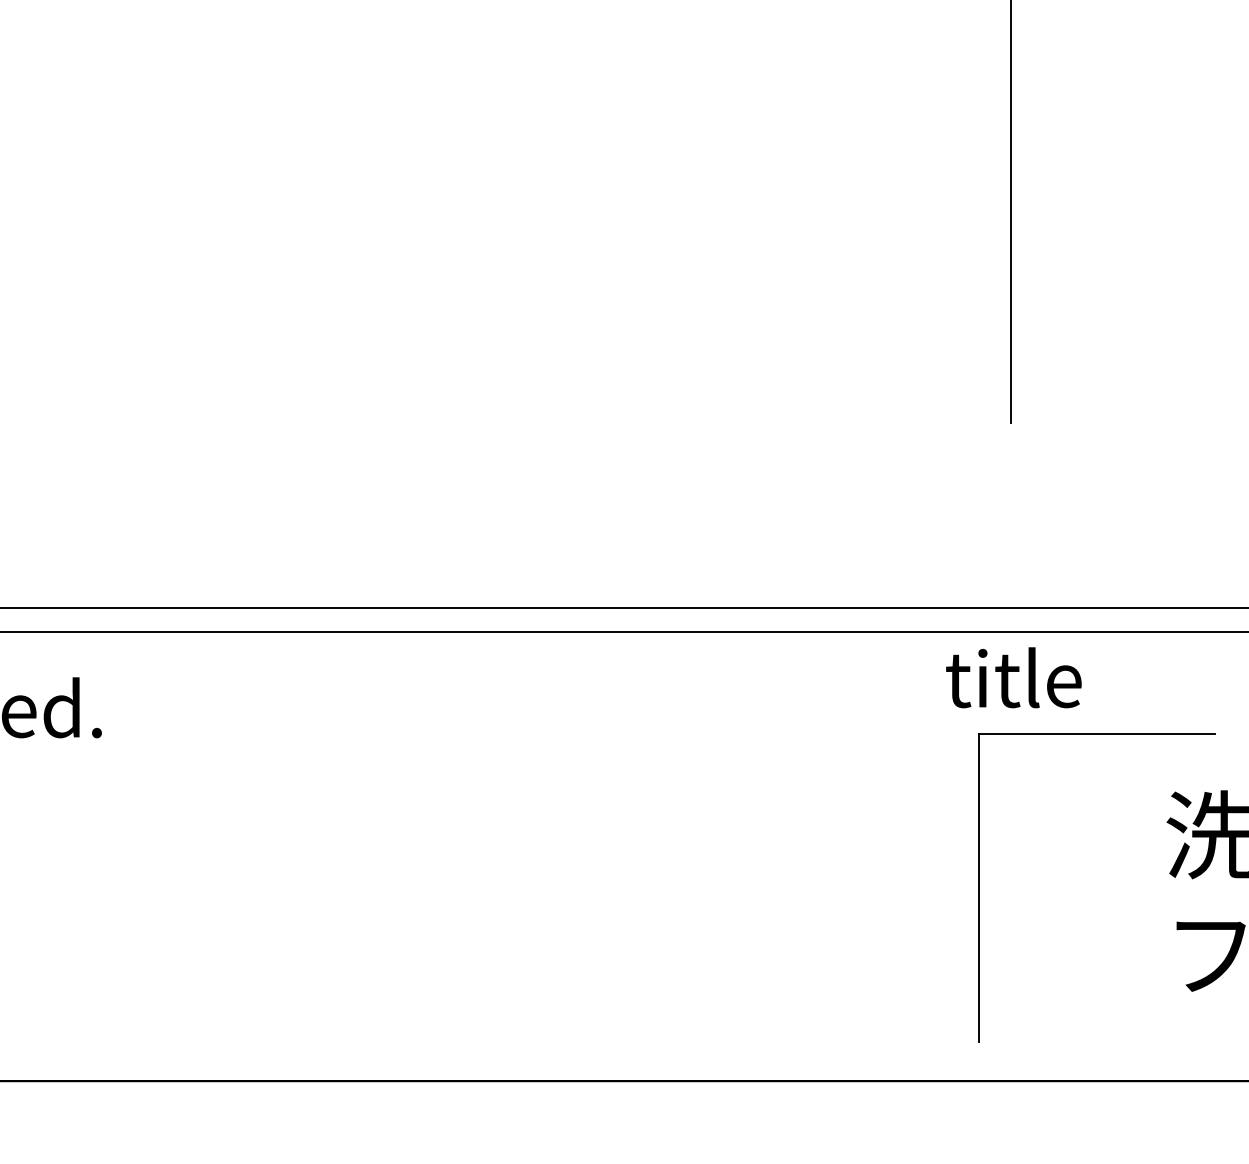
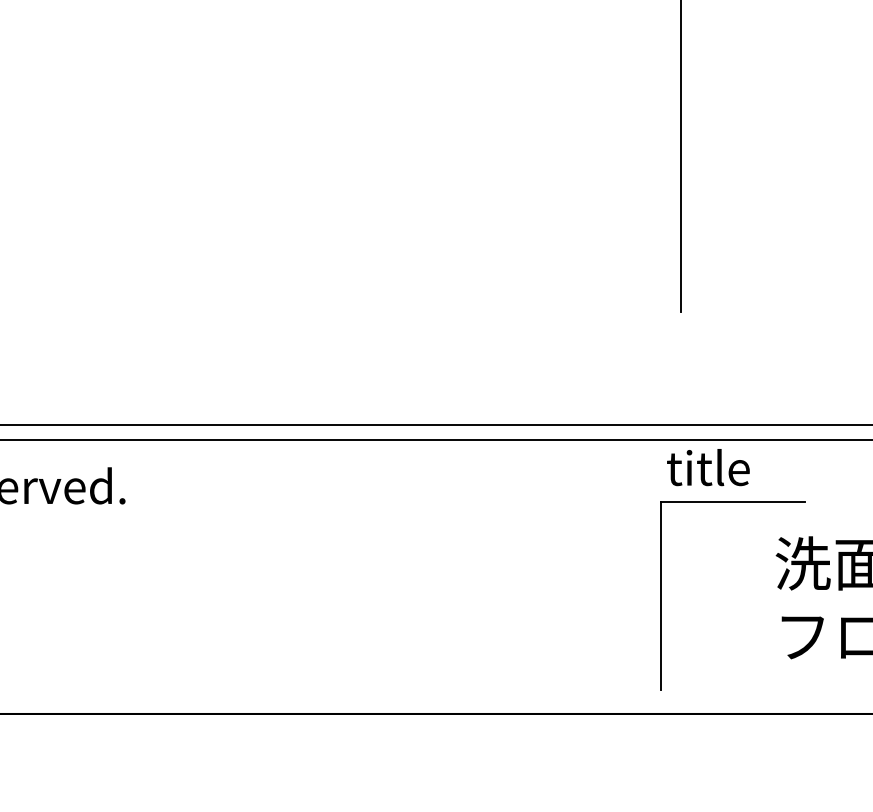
text: (1014, 677) -> (708, 467), moved

